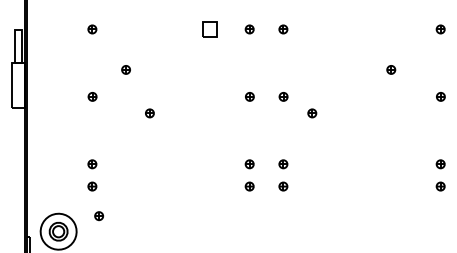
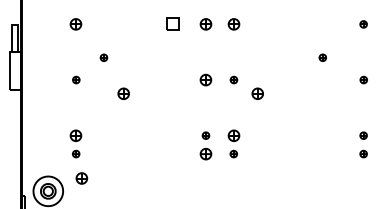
part: (92, 29) -> (76, 24), size x1.6
part: (249, 29) -> (205, 24), size x1.6
part: (283, 29) -> (233, 24), size x1.6
part: (250, 96) -> (206, 79), size x1.6
part: (149, 113) -> (123, 93), size x1.6
part: (312, 113) -> (257, 93), size x1.6
part: (92, 164) -> (76, 135), size x1.6
part: (283, 164) -> (233, 135), size x1.6
part: (249, 185) -> (205, 153), size x1.6
part: (98, 216) -> (81, 178), size x1.6

